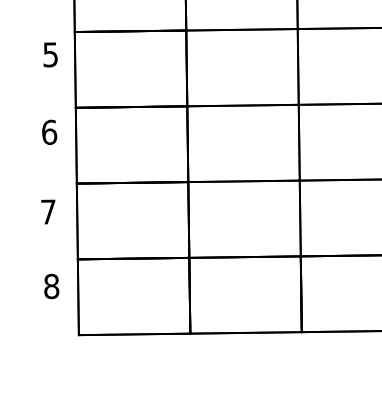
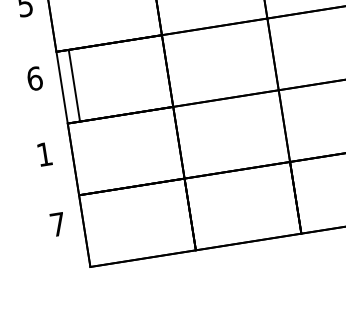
line: (75, 145) -> (73, 85), moved
text: (48, 211) -> (44, 153), 7 -> 1
text: (51, 286) -> (57, 224), 8 -> 7

